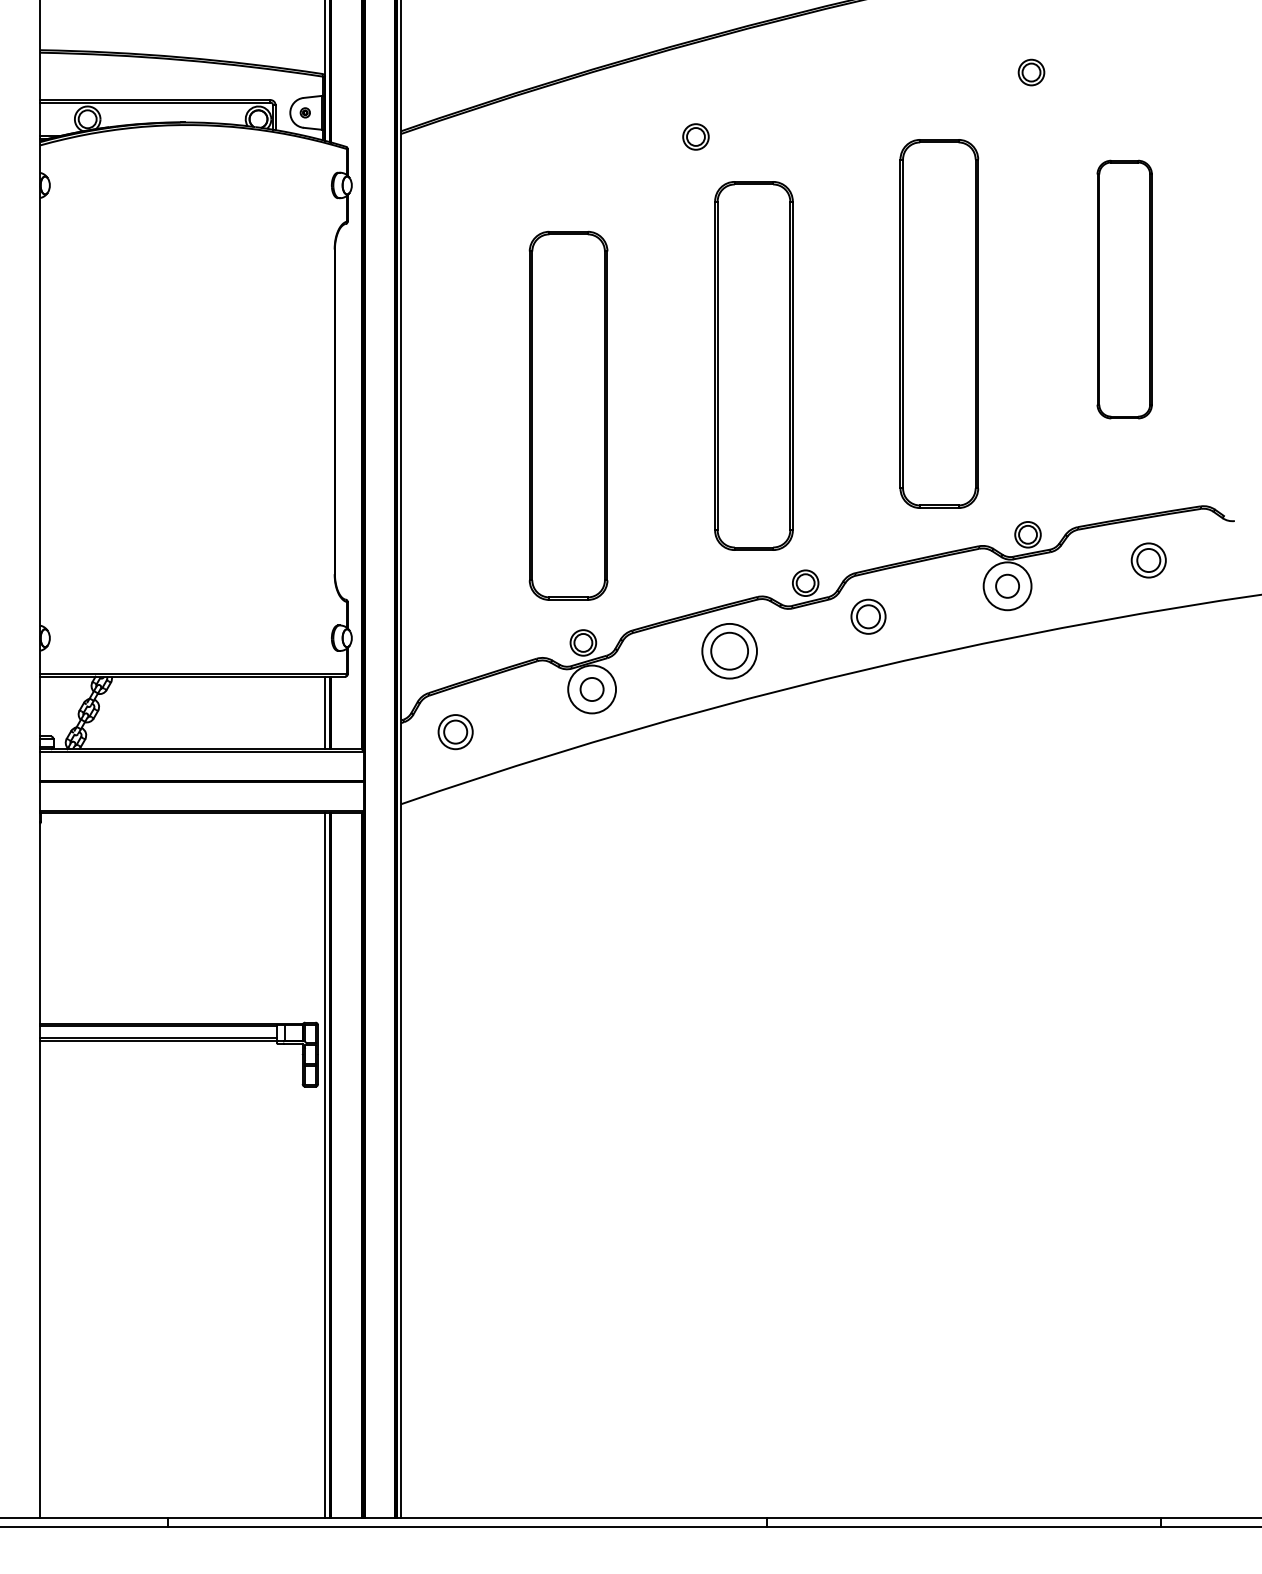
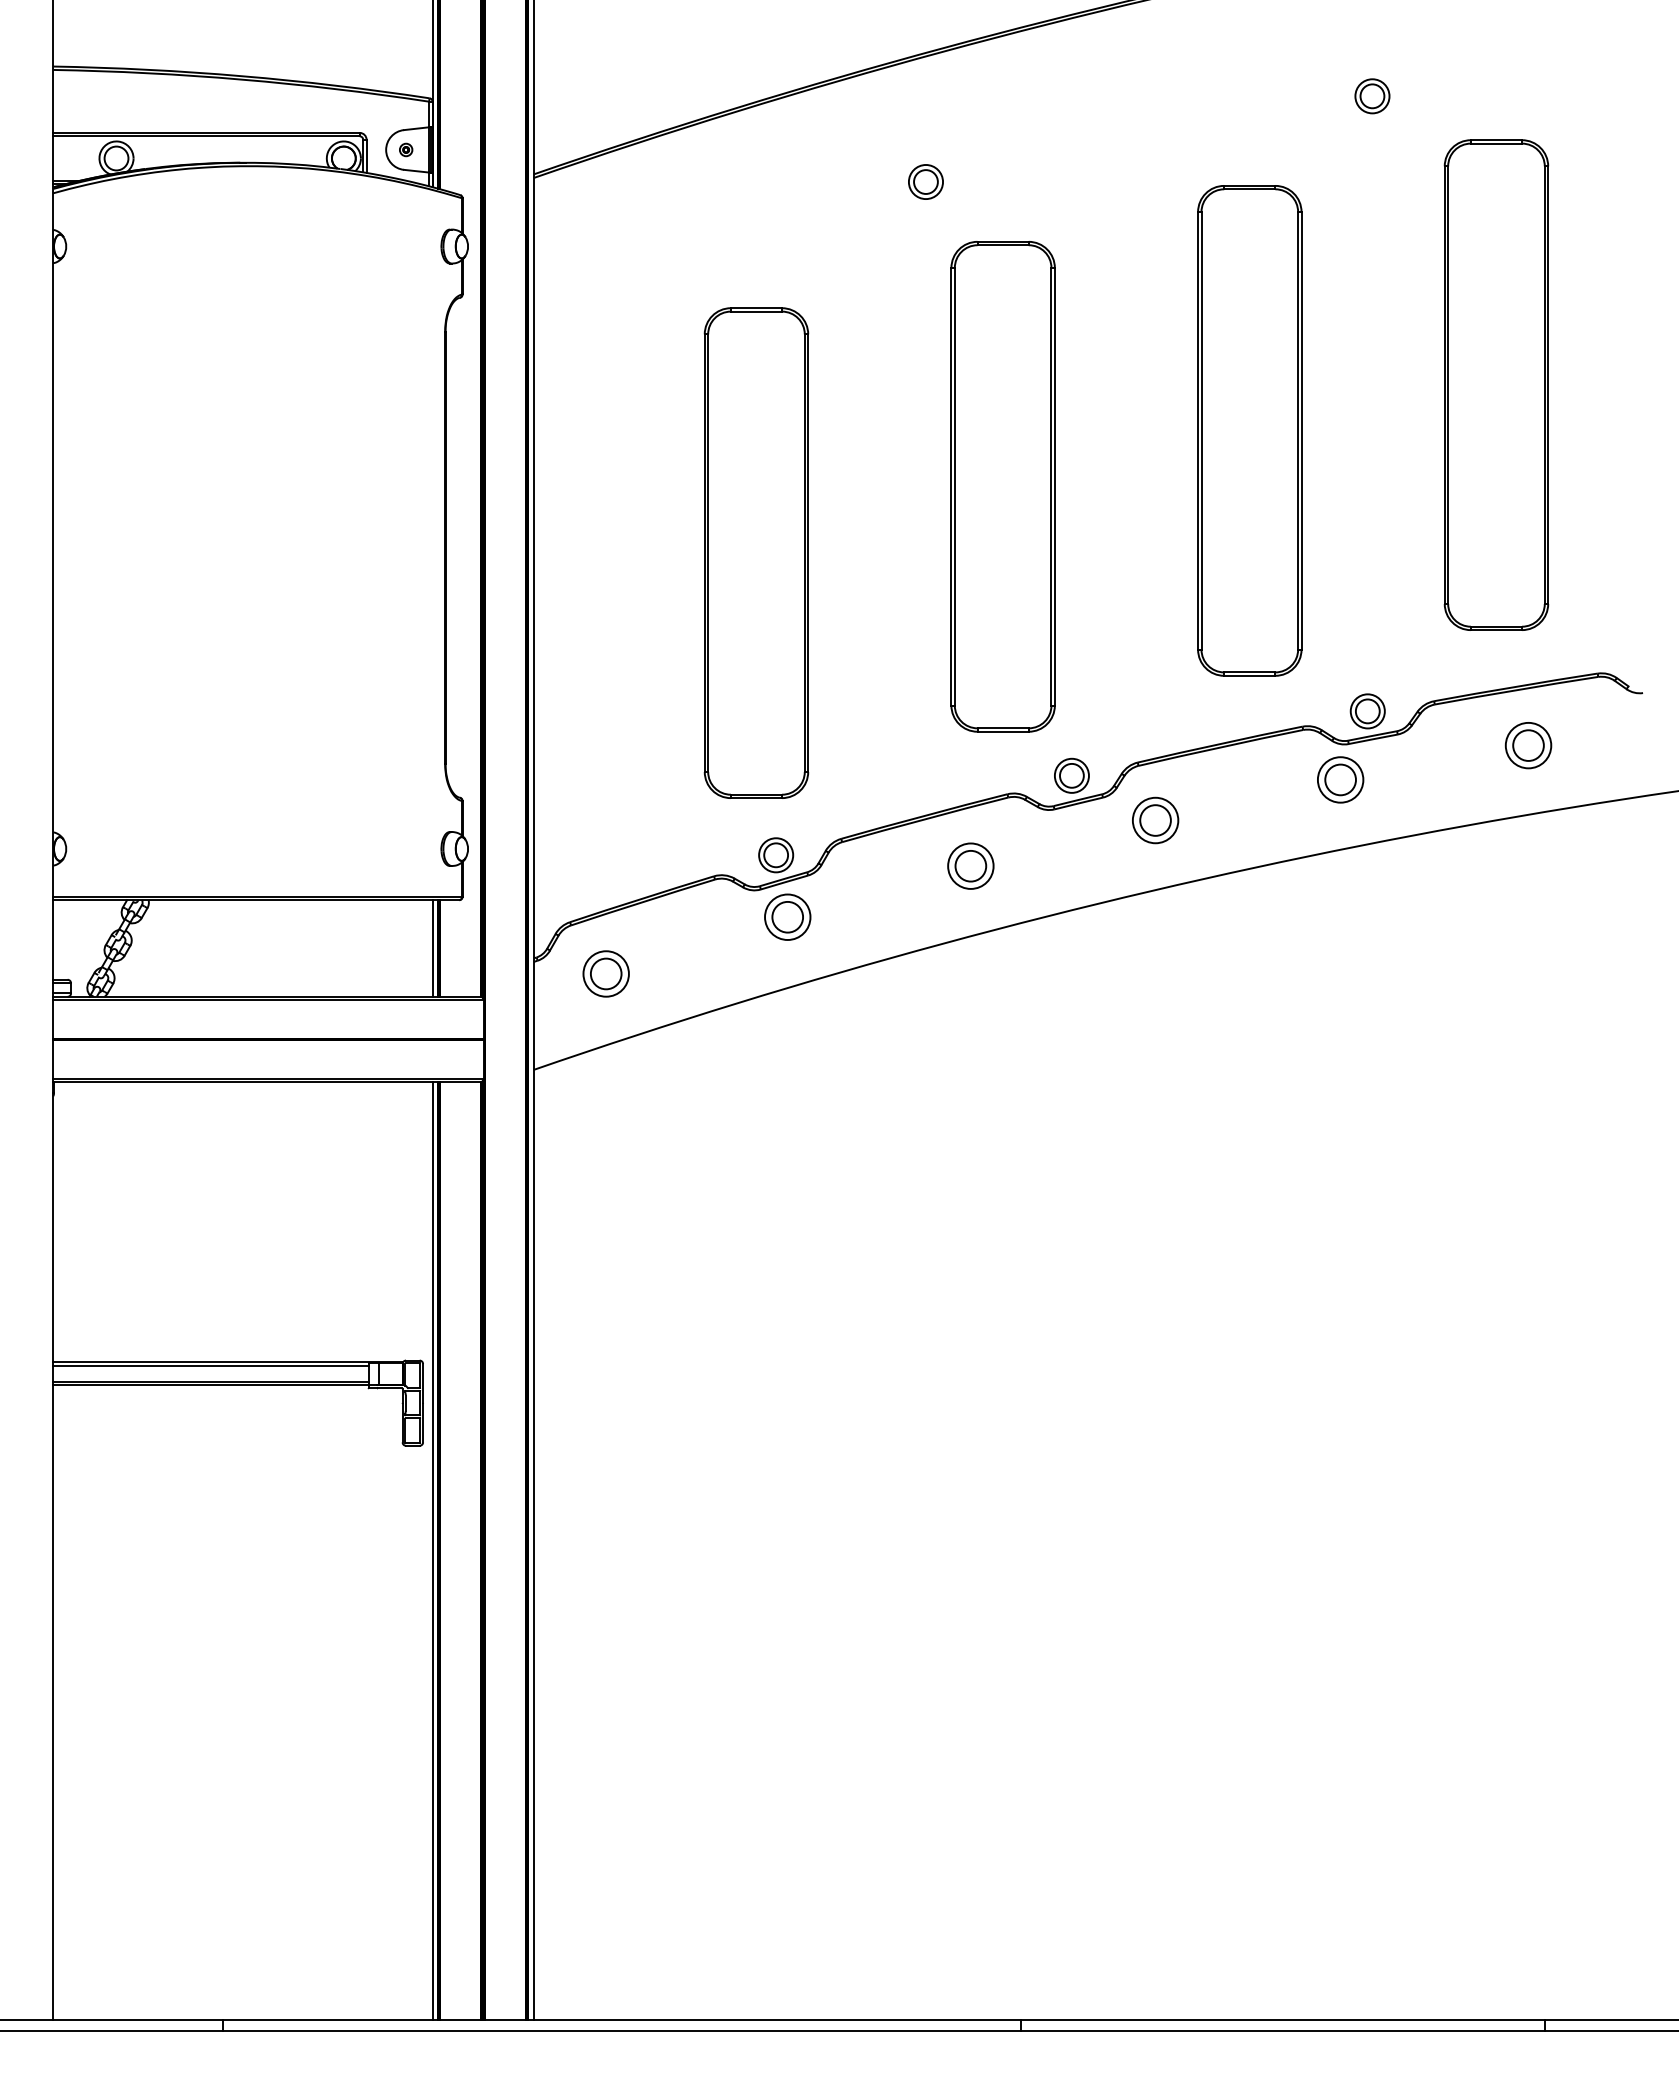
part: (1124, 289) -> (1496, 384), size x1.43
circle: (1007, 585) -> (1340, 779), size x0.71
part: (729, 650) -> (970, 865), size x0.62
circle: (591, 688) -> (787, 916), size x0.71

